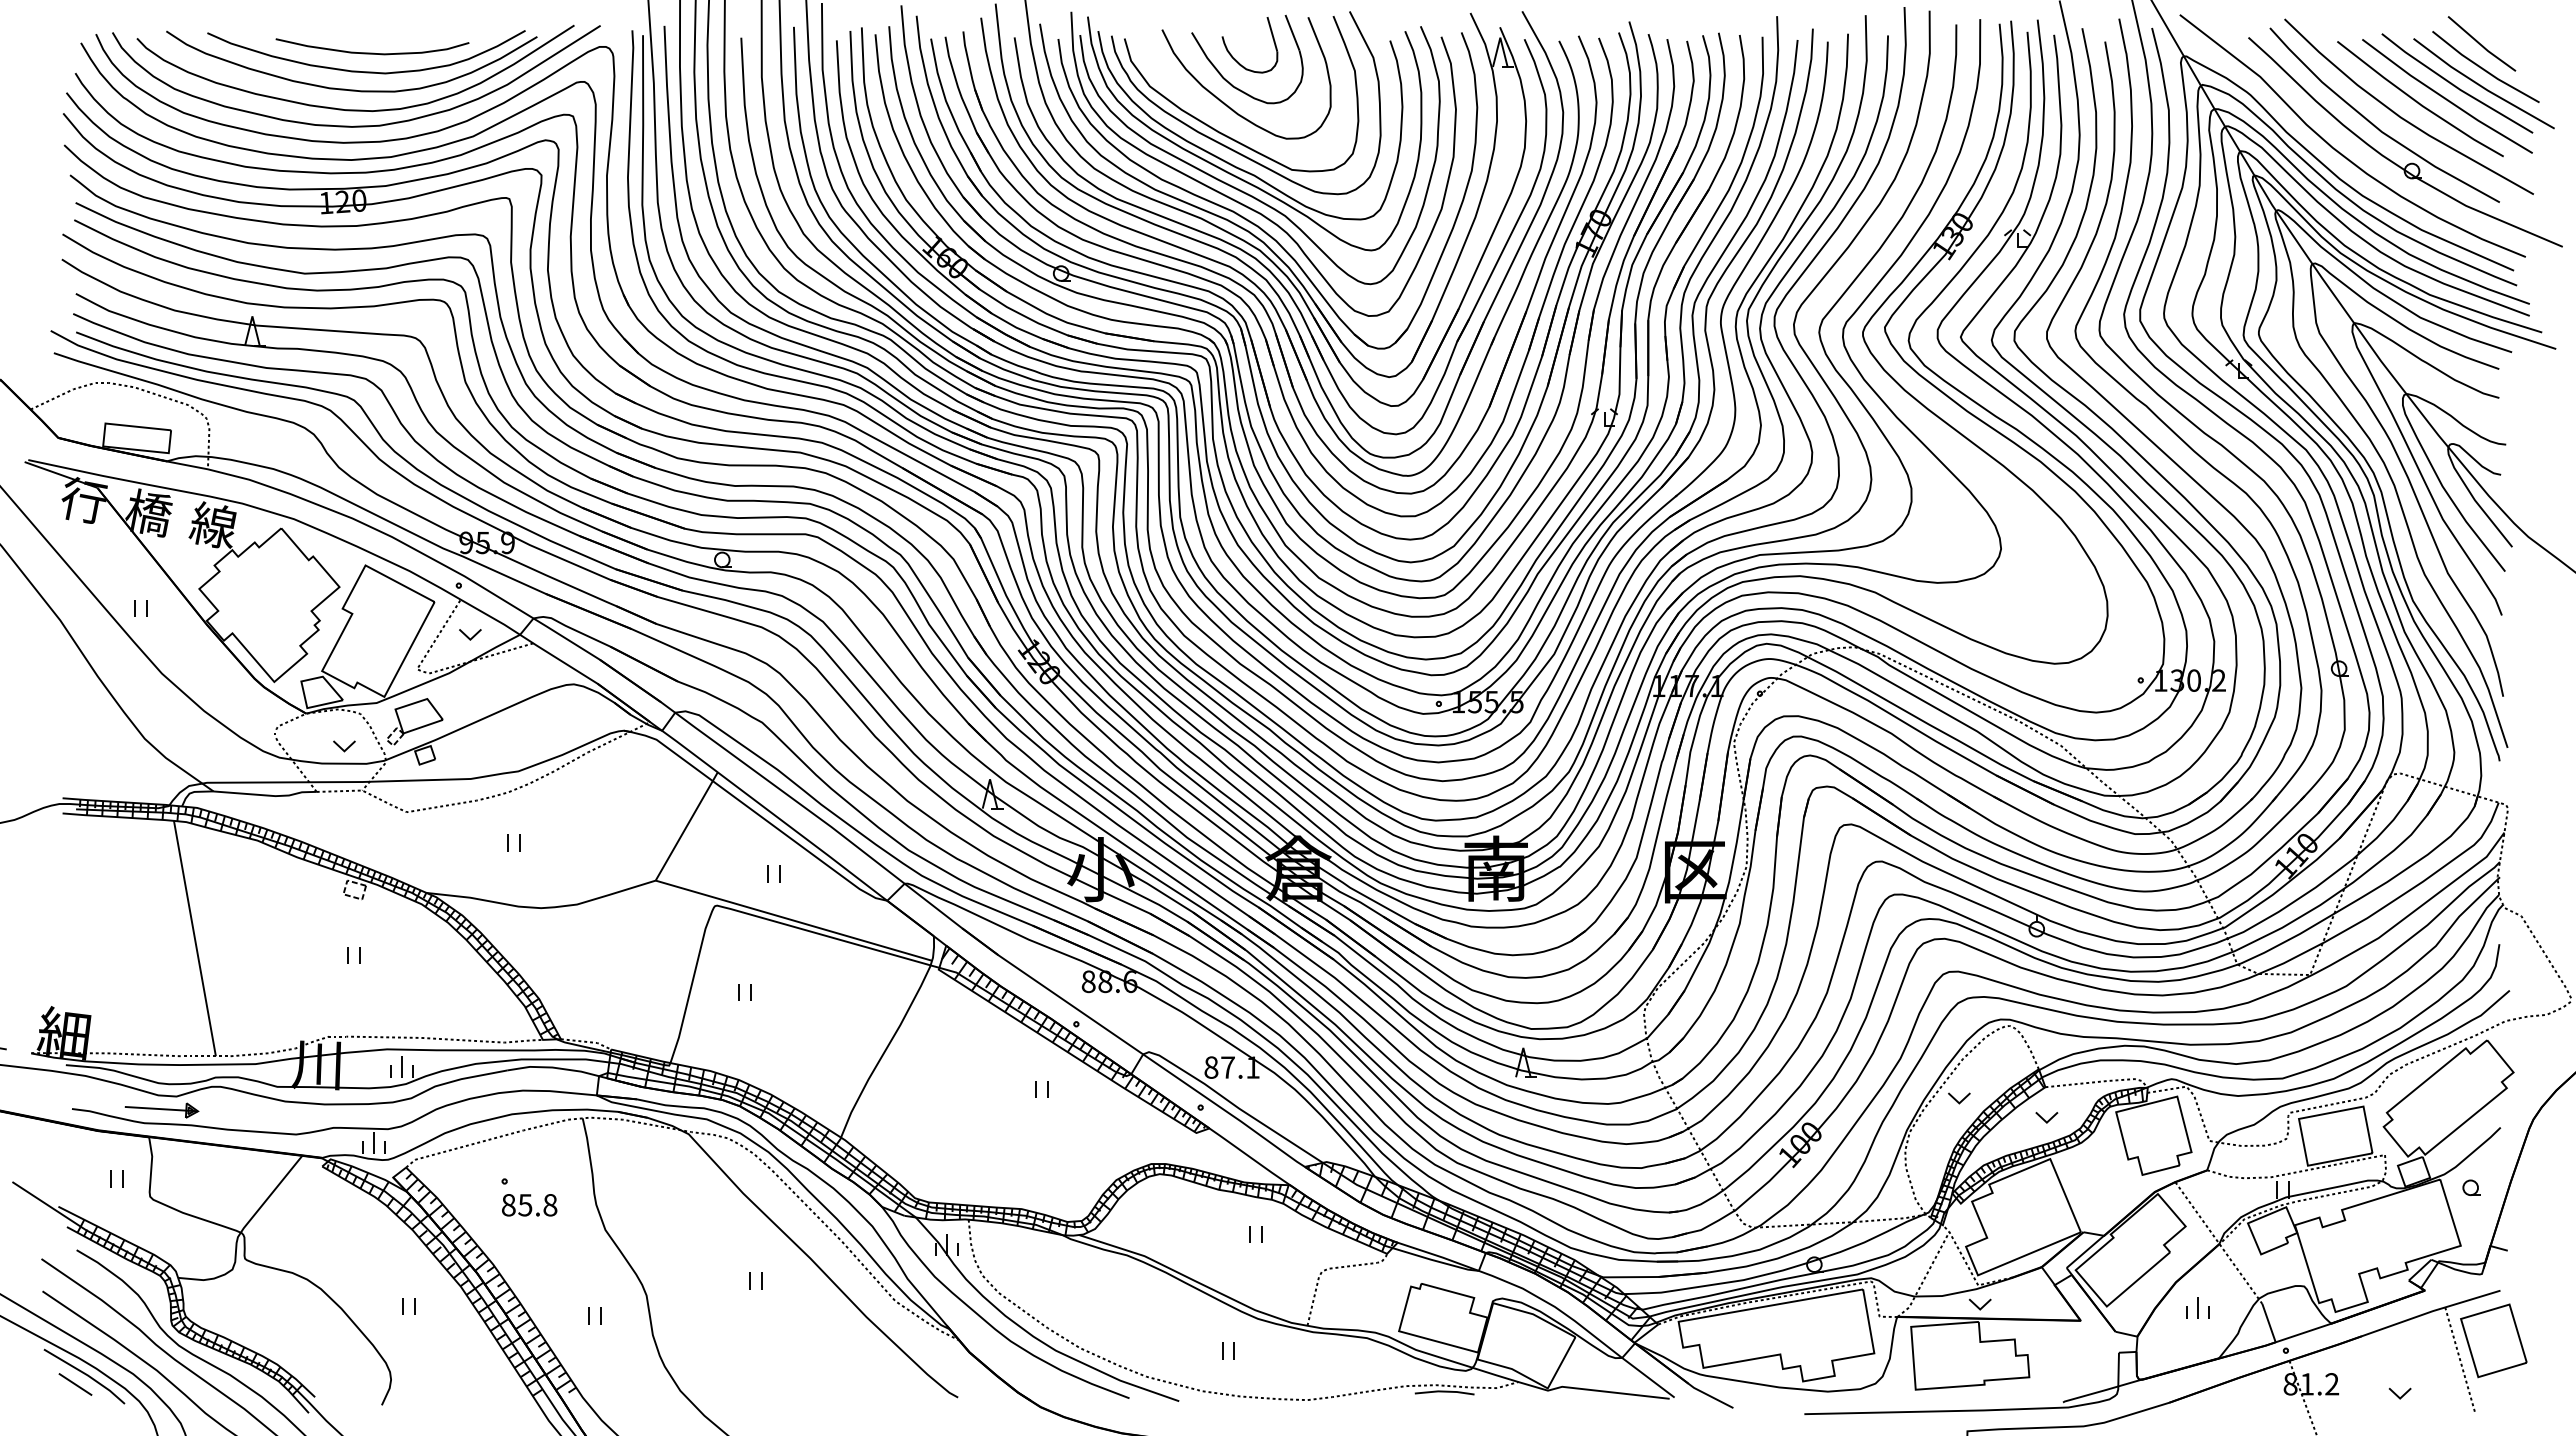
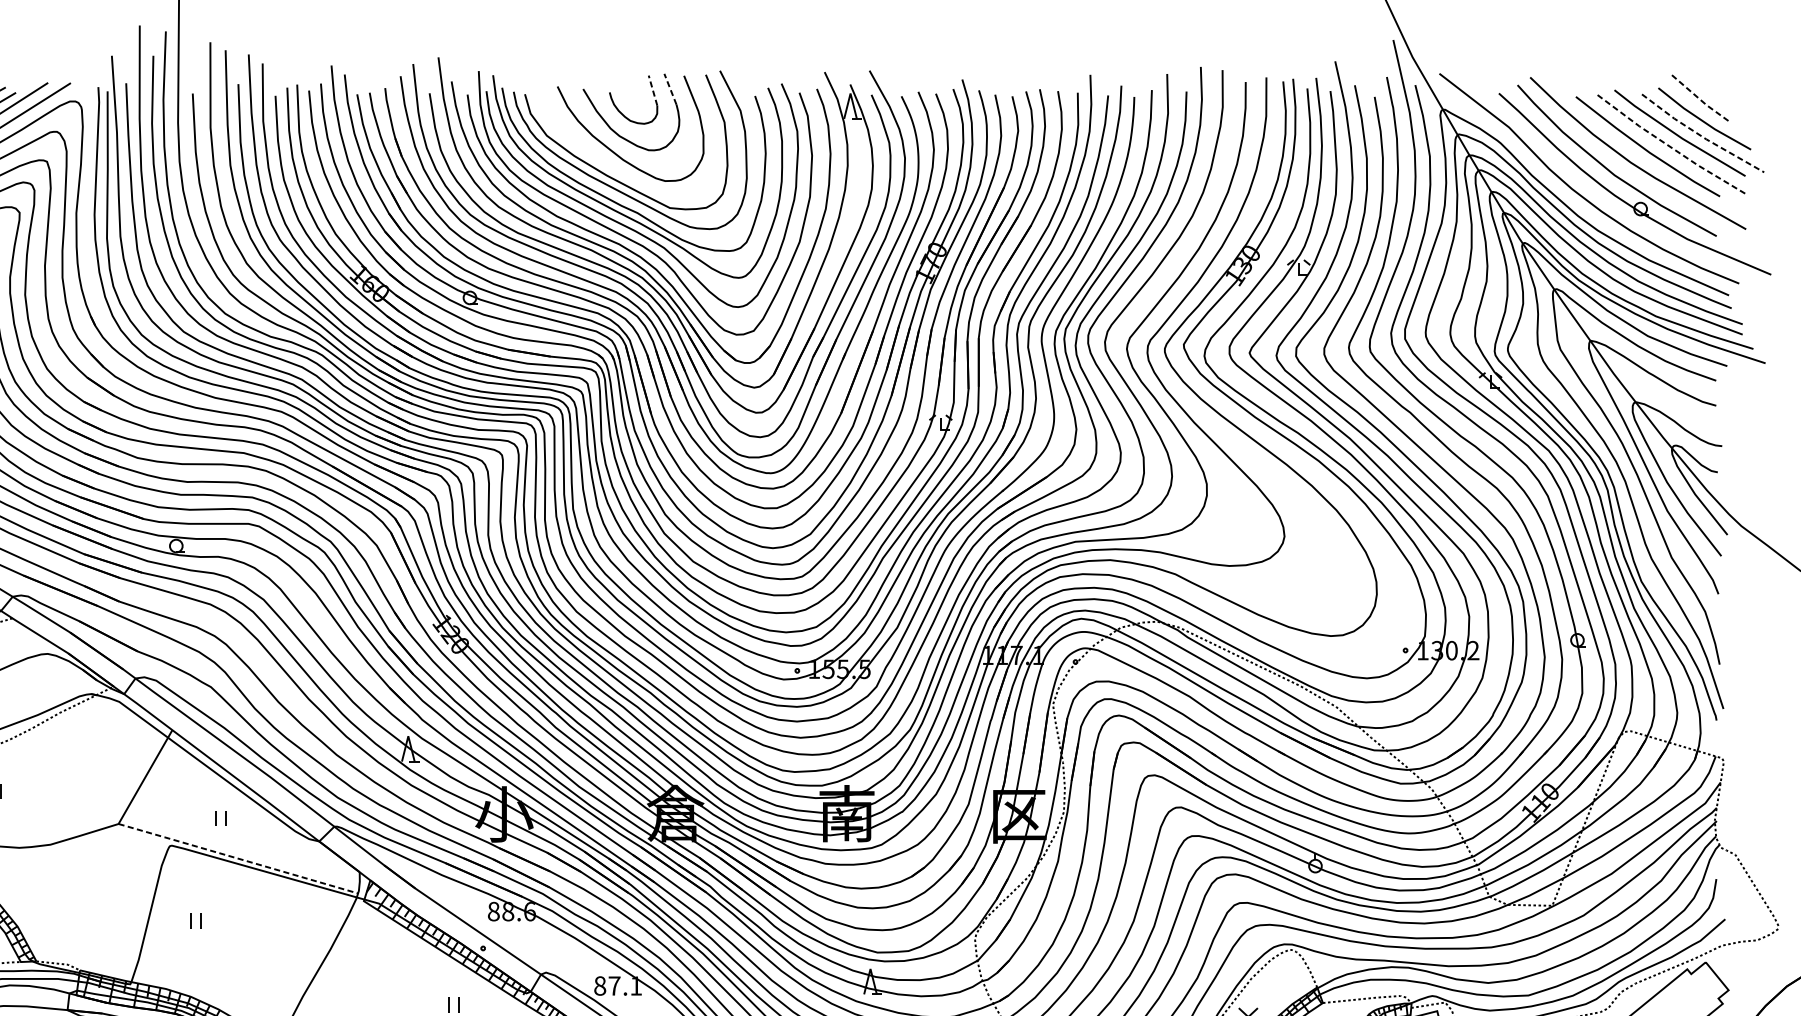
line: (1292, 32) -> (670, 89), solid -> dashed
line: (1272, 33) -> (653, 89), solid -> dashed
line: (2482, 45) -> (1701, 100), solid -> dashed
line: (2482, 86) -> (1701, 135), solid -> dashed
line: (2445, 98) -> (1669, 146), solid -> dashed
line: (793, 920) -> (238, 858), solid -> dashed

